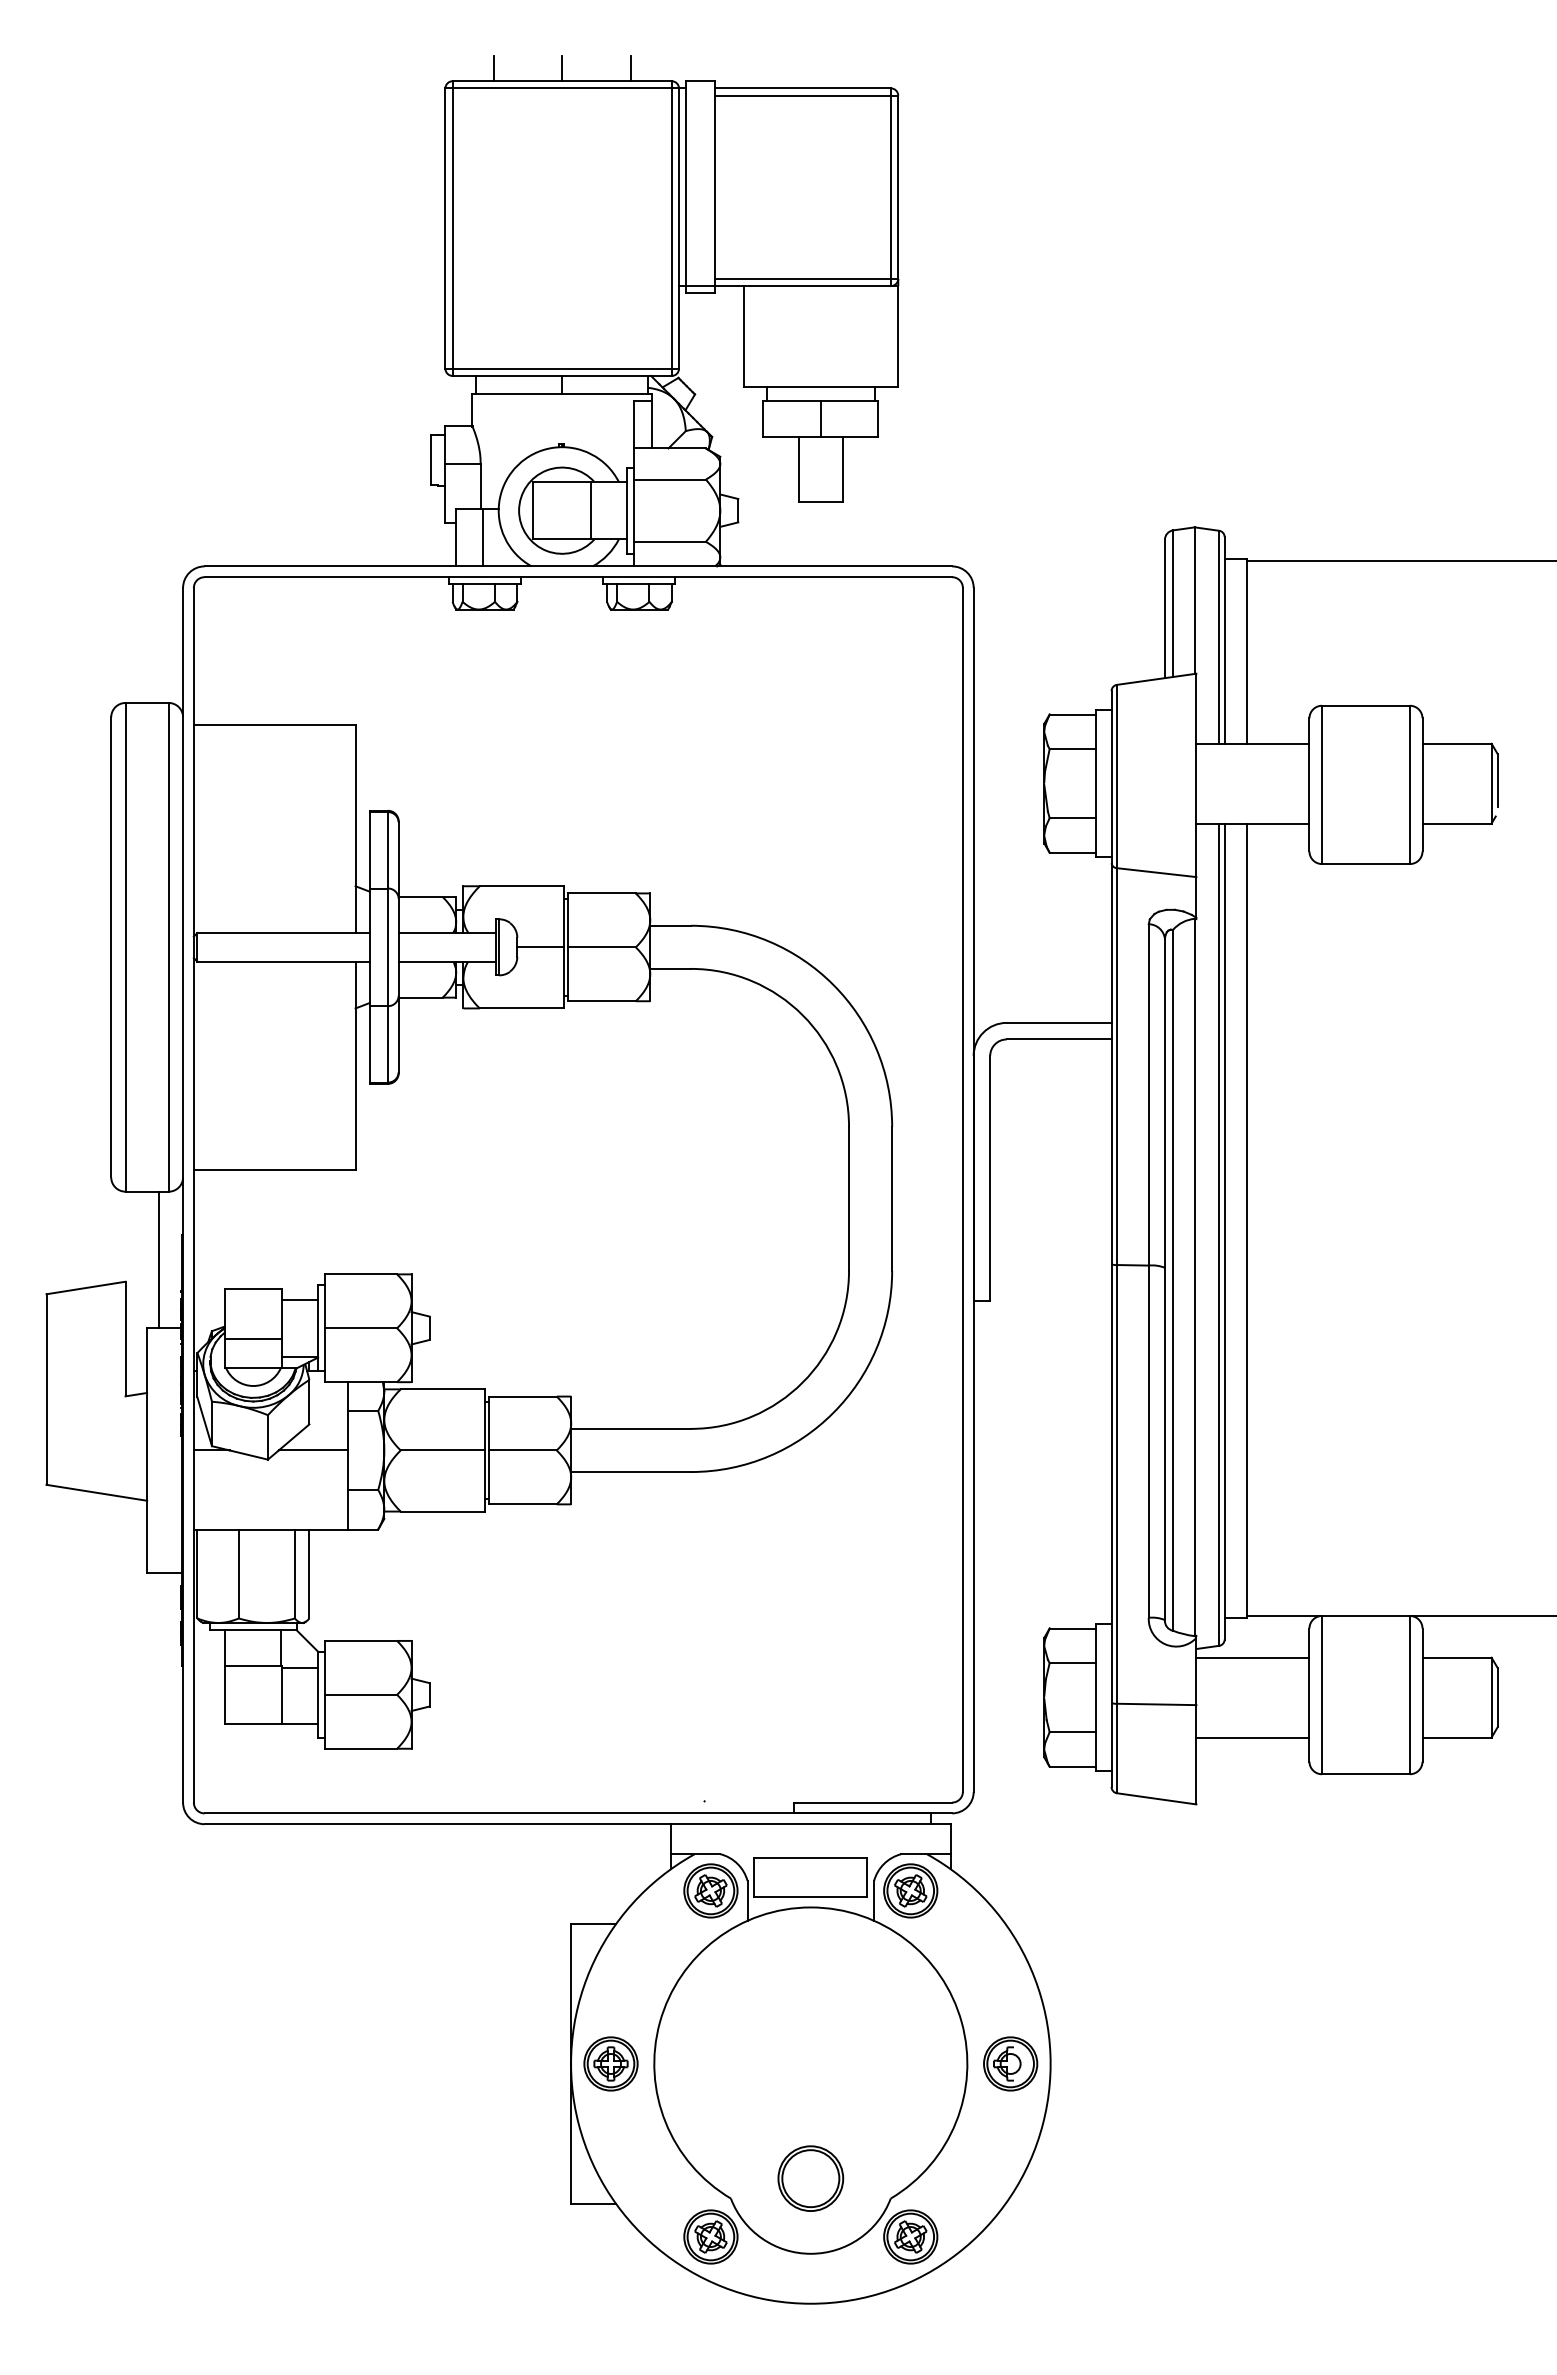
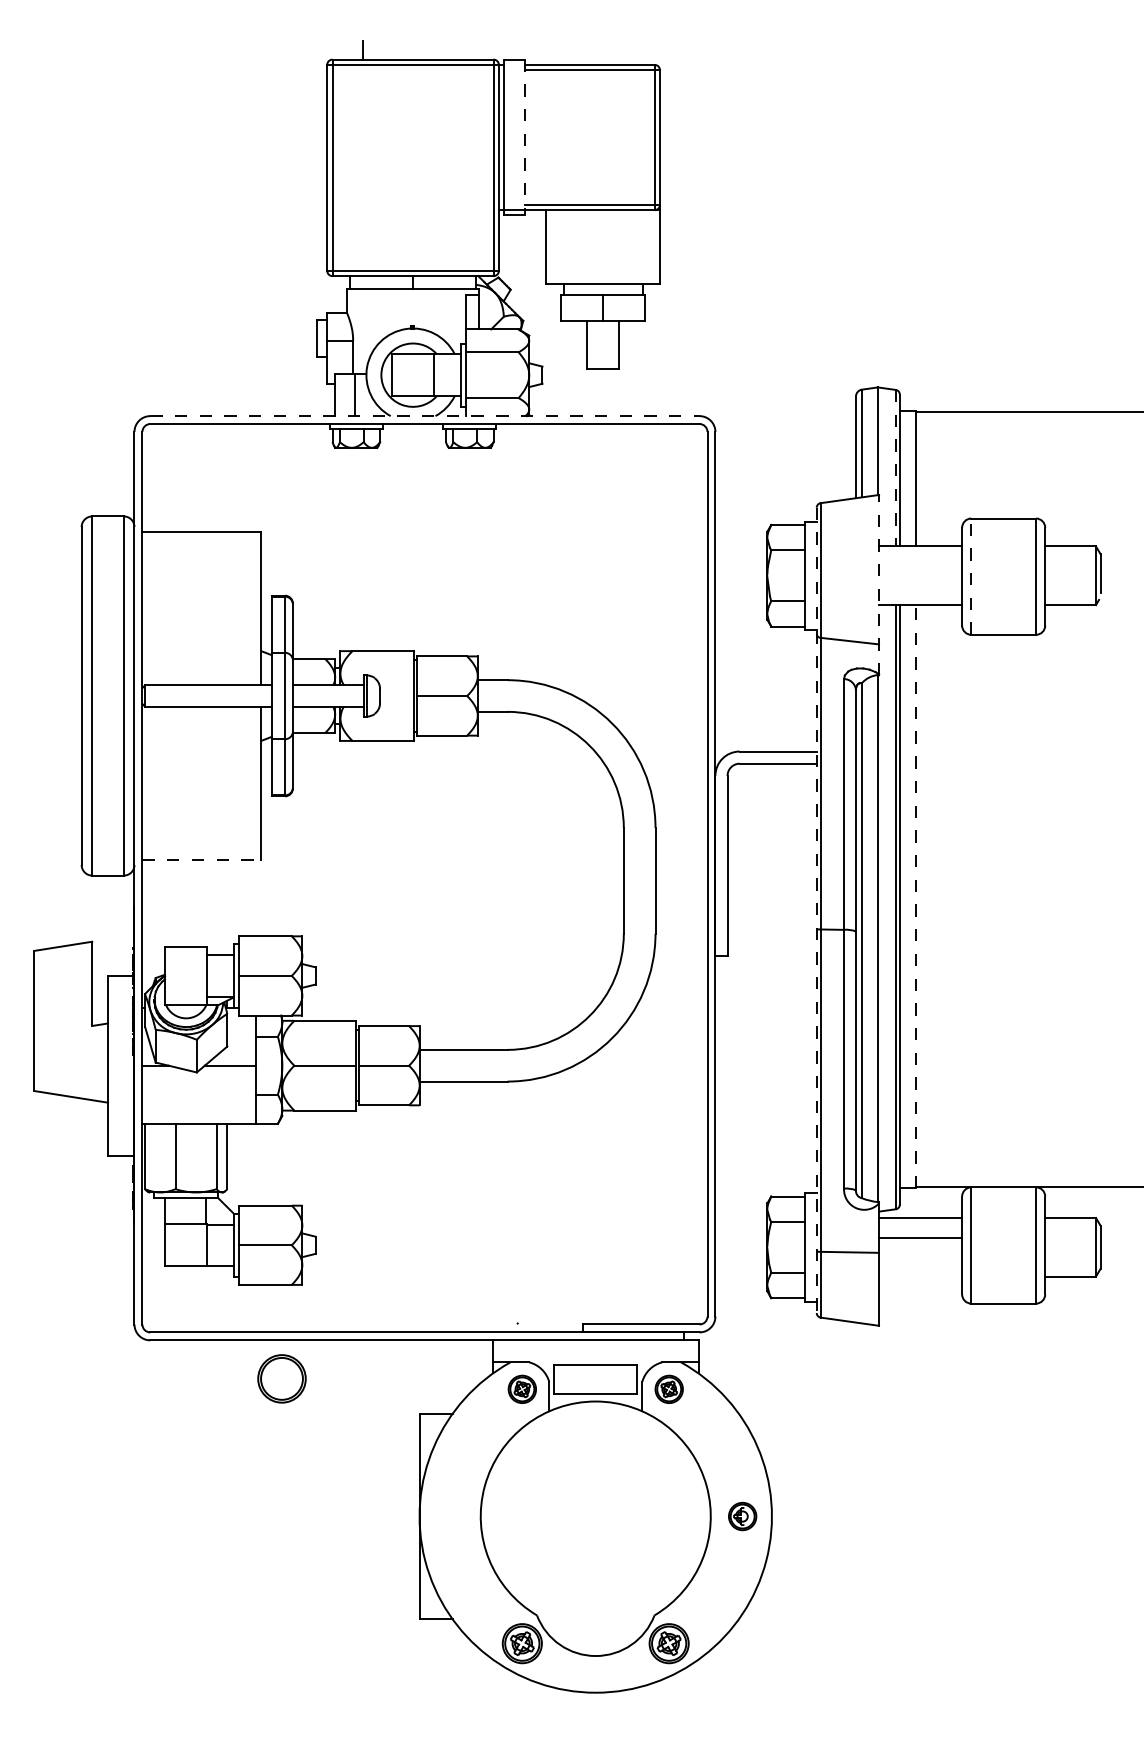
line: (562, 68) -> (413, 50), removed
line: (630, 68) -> (463, 50), removed
line: (714, 187) -> (524, 137), solid -> dashed
line: (578, 566) -> (425, 416), solid -> dashed
line: (1219, 637) -> (896, 468), solid -> dashed
line: (1322, 784) -> (971, 576), solid -> dashed
line: (1196, 796) -> (879, 585), solid -> dashed
line: (540, 947) -> (397, 696), removed
line: (274, 1170) -> (201, 860), solid -> dashed
line: (1246, 1220) -> (915, 896), solid -> dashed
line: (1111, 1239) -> (816, 910), solid -> dashed
line: (159, 1259) -> (117, 925), removed
line: (253, 1338) -> (186, 983), removed
line: (1252, 1737) -> (920, 1237), moved
part: (710, 1890) -> (522, 1389), size x0.7
part: (910, 1890) -> (668, 1389), size x0.7
part: (610, 2063) -> (448, 1516), removed
part: (1010, 2063) -> (742, 1516), size x0.7
part: (810, 2178) -> (281, 1378), moved

